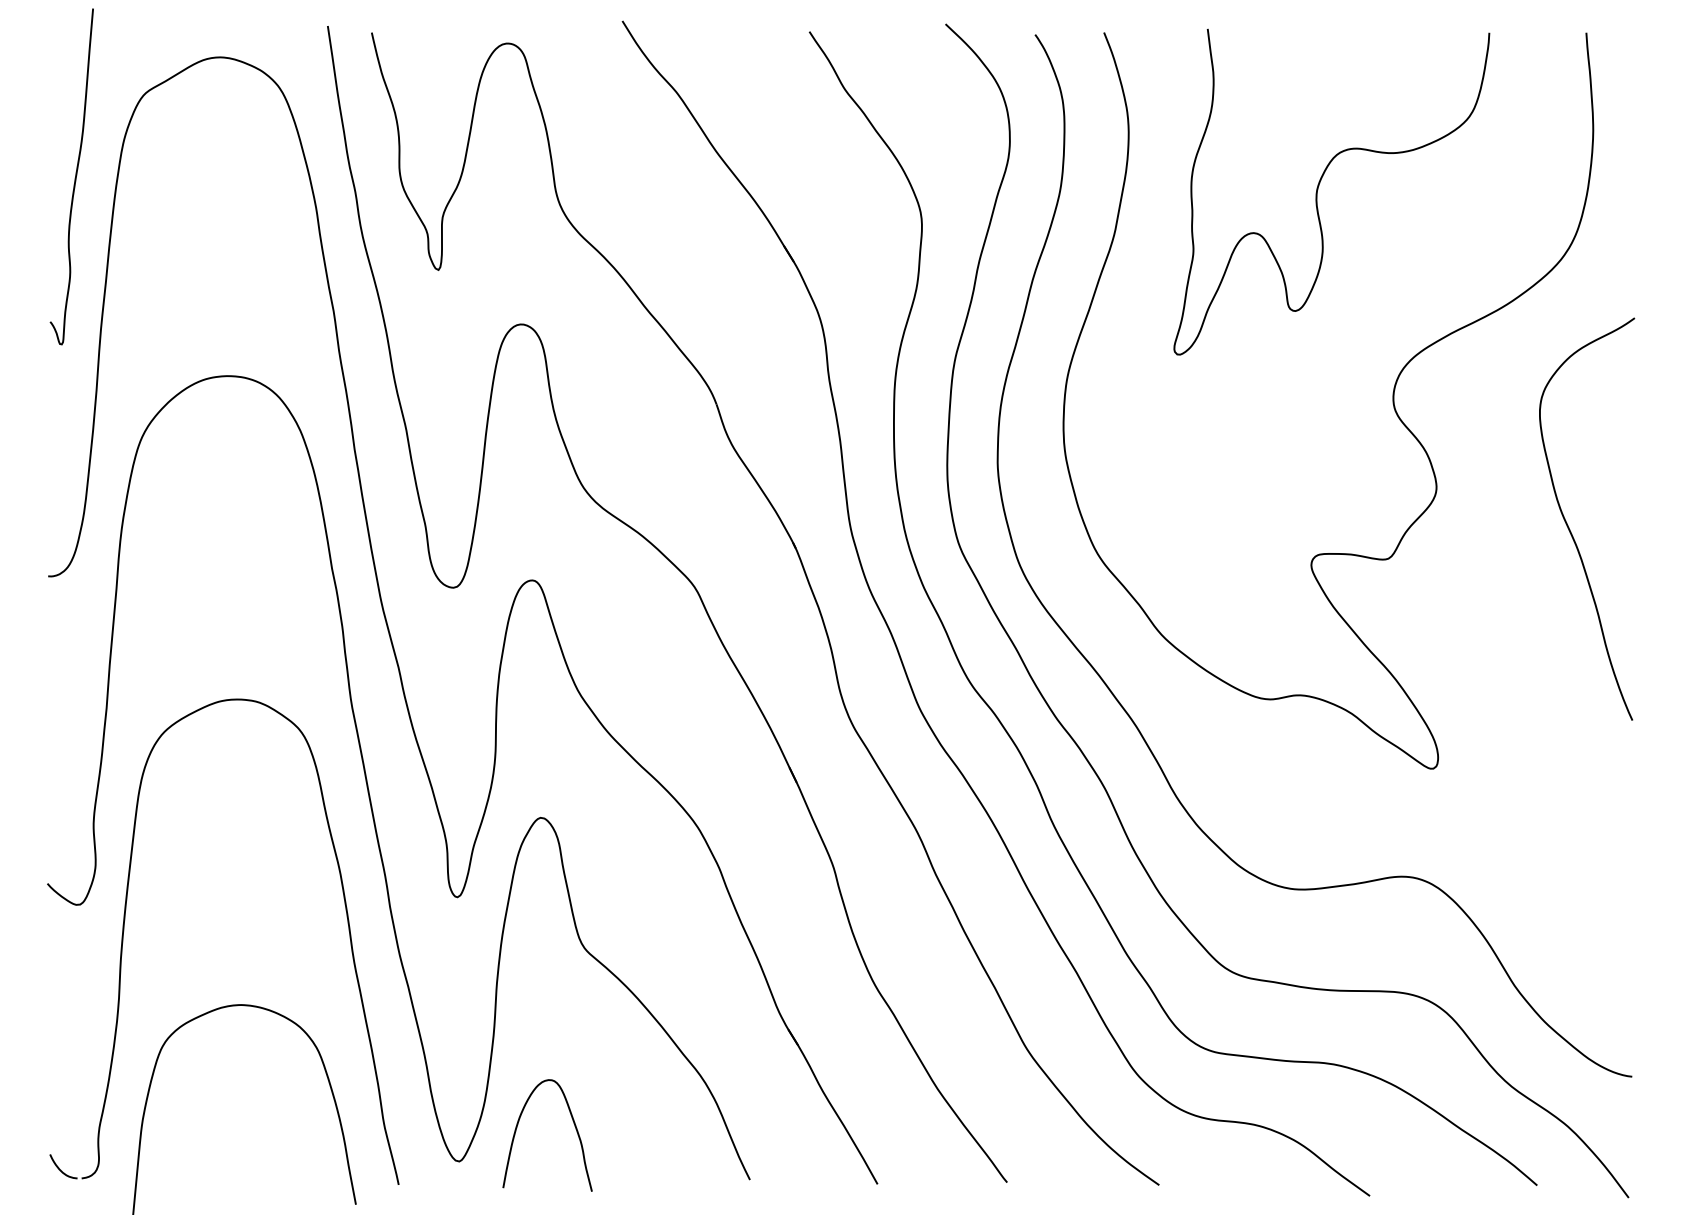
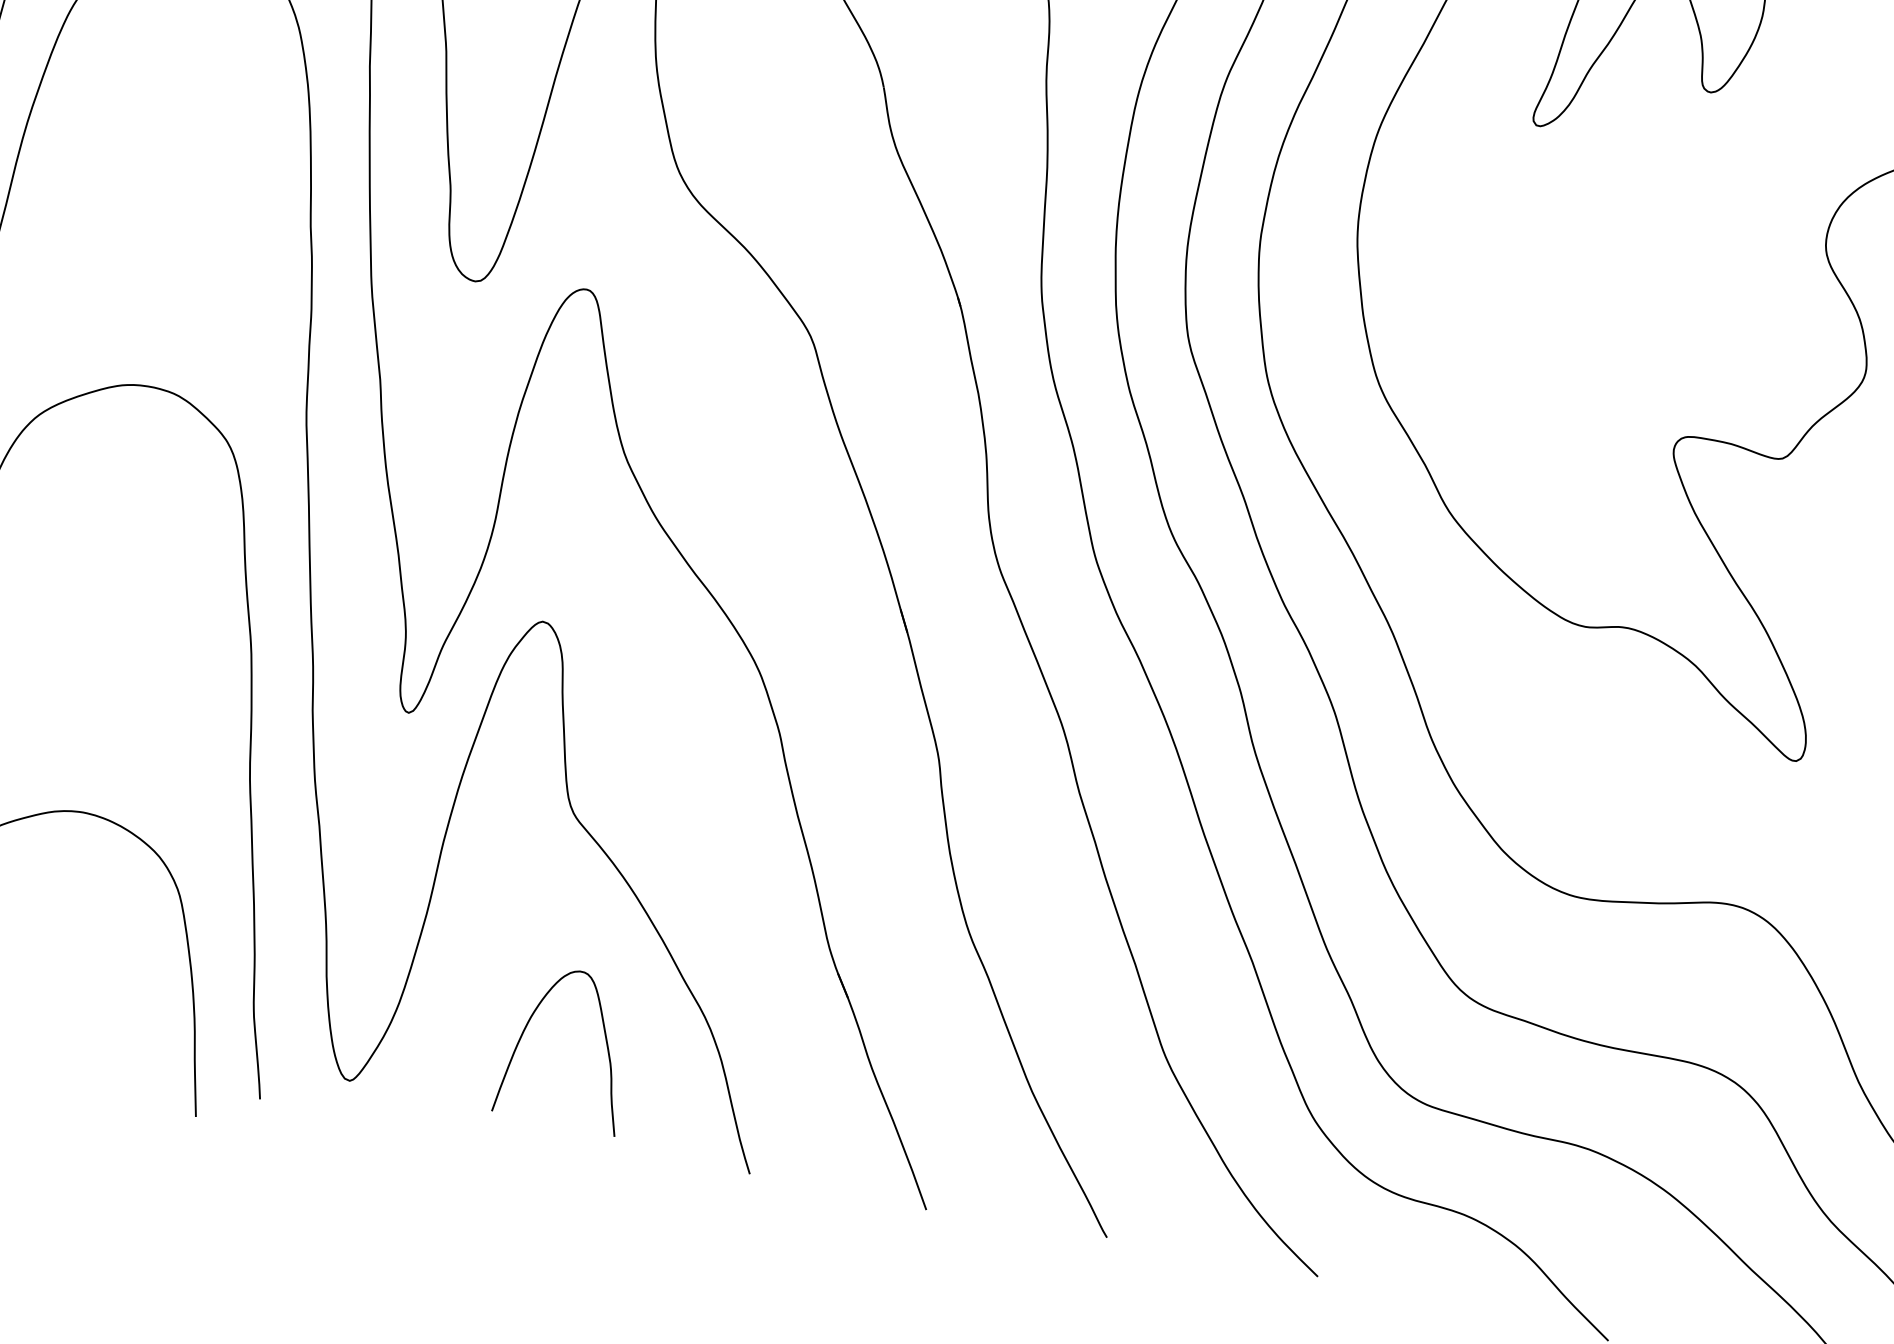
curve: (574, 1126) -> (605, 1042), moved

